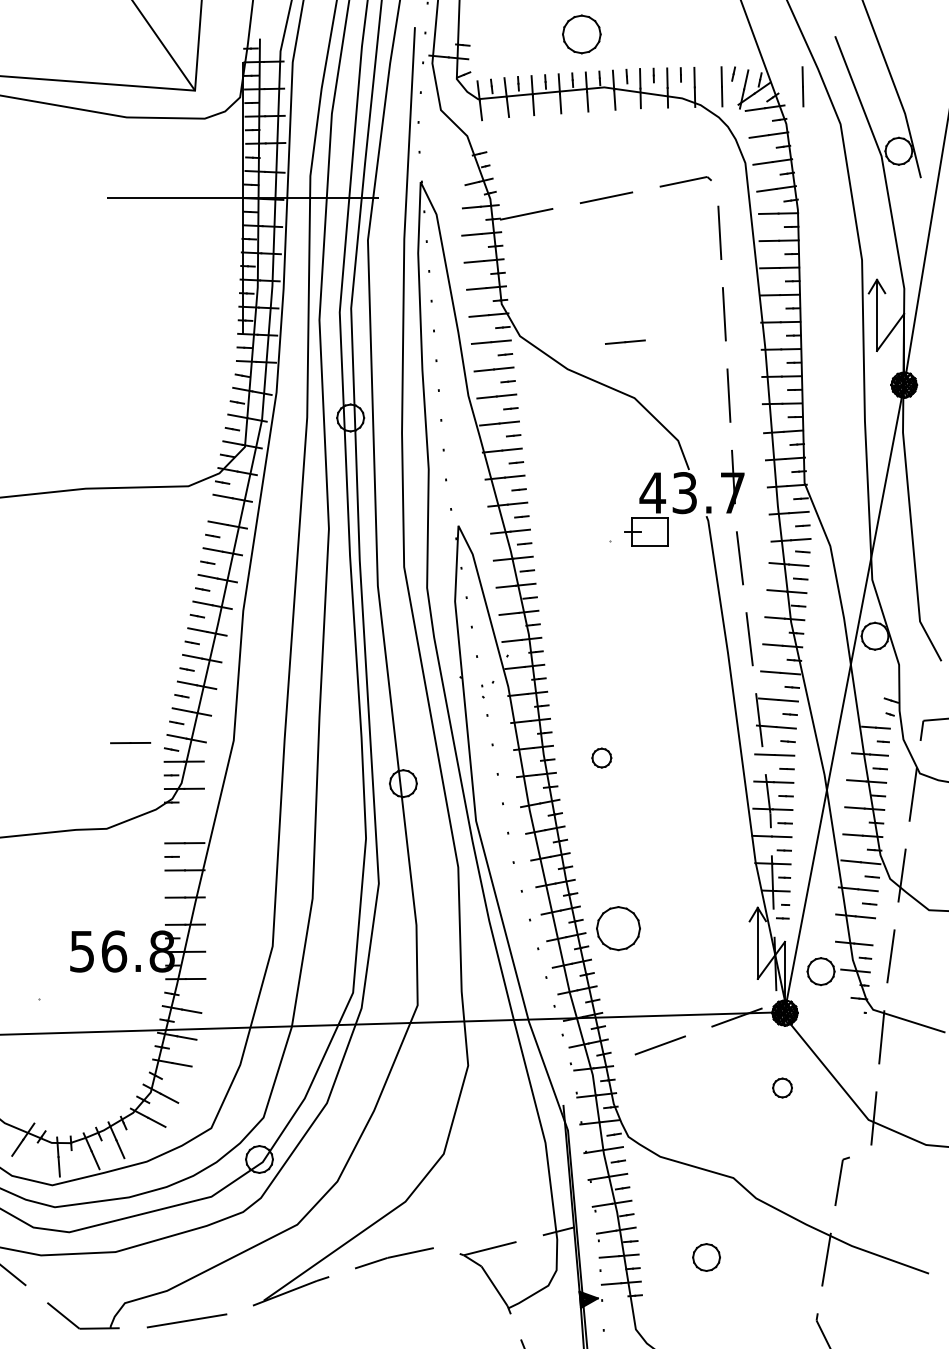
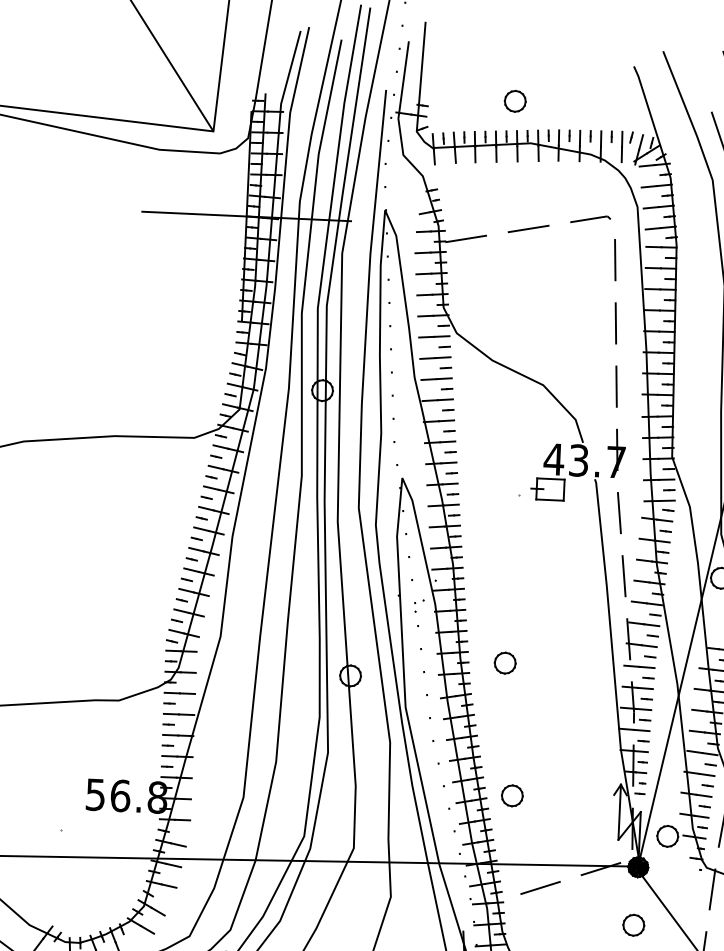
part: (581, 33) -> (515, 100), size x0.71
line: (708, 73) -> (612, 136), added
line: (802, 86) -> (684, 149), removed
line: (625, 341) -> (538, 341), removed
line: (217, 509) -> (216, 456), added
line: (130, 743) -> (179, 693), moved
part: (601, 757) -> (505, 662), size x1.43
line: (171, 829) -> (169, 703), added
line: (171, 883) -> (167, 745), added
line: (172, 911) -> (167, 766), added
part: (618, 928) -> (512, 795), size x0.62
line: (866, 930) -> (704, 806), added
part: (782, 1087) -> (633, 924), size x1.43

